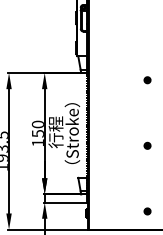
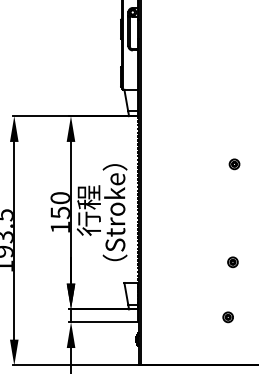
part: (147, 80) -> (234, 164), moved
part: (147, 145) -> (232, 261), moved
part: (147, 211) -> (228, 317), moved

